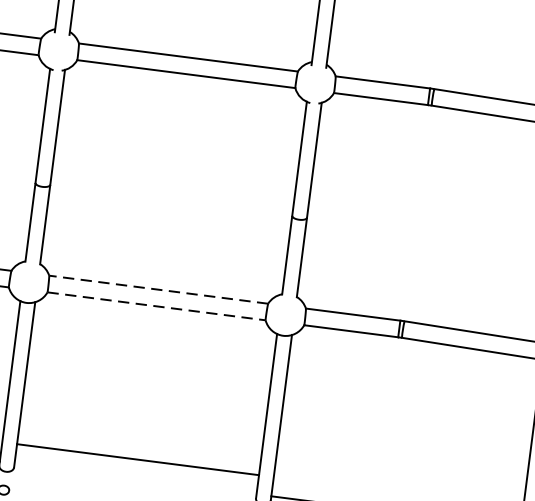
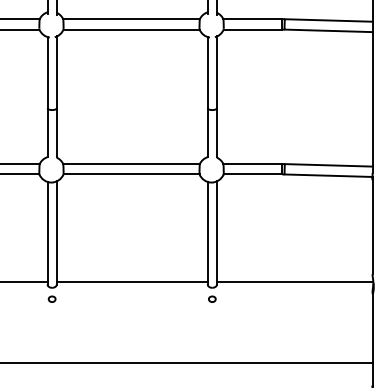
line: (158, 290) -> (131, 164), dashed -> solid
line: (158, 306) -> (132, 174), dashed -> solid
line: (136, 460) -> (131, 282), moved

